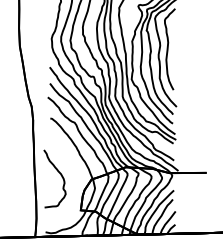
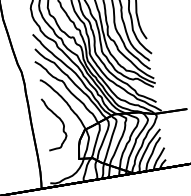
curve: (60, 175) -> (59, 119), moved

